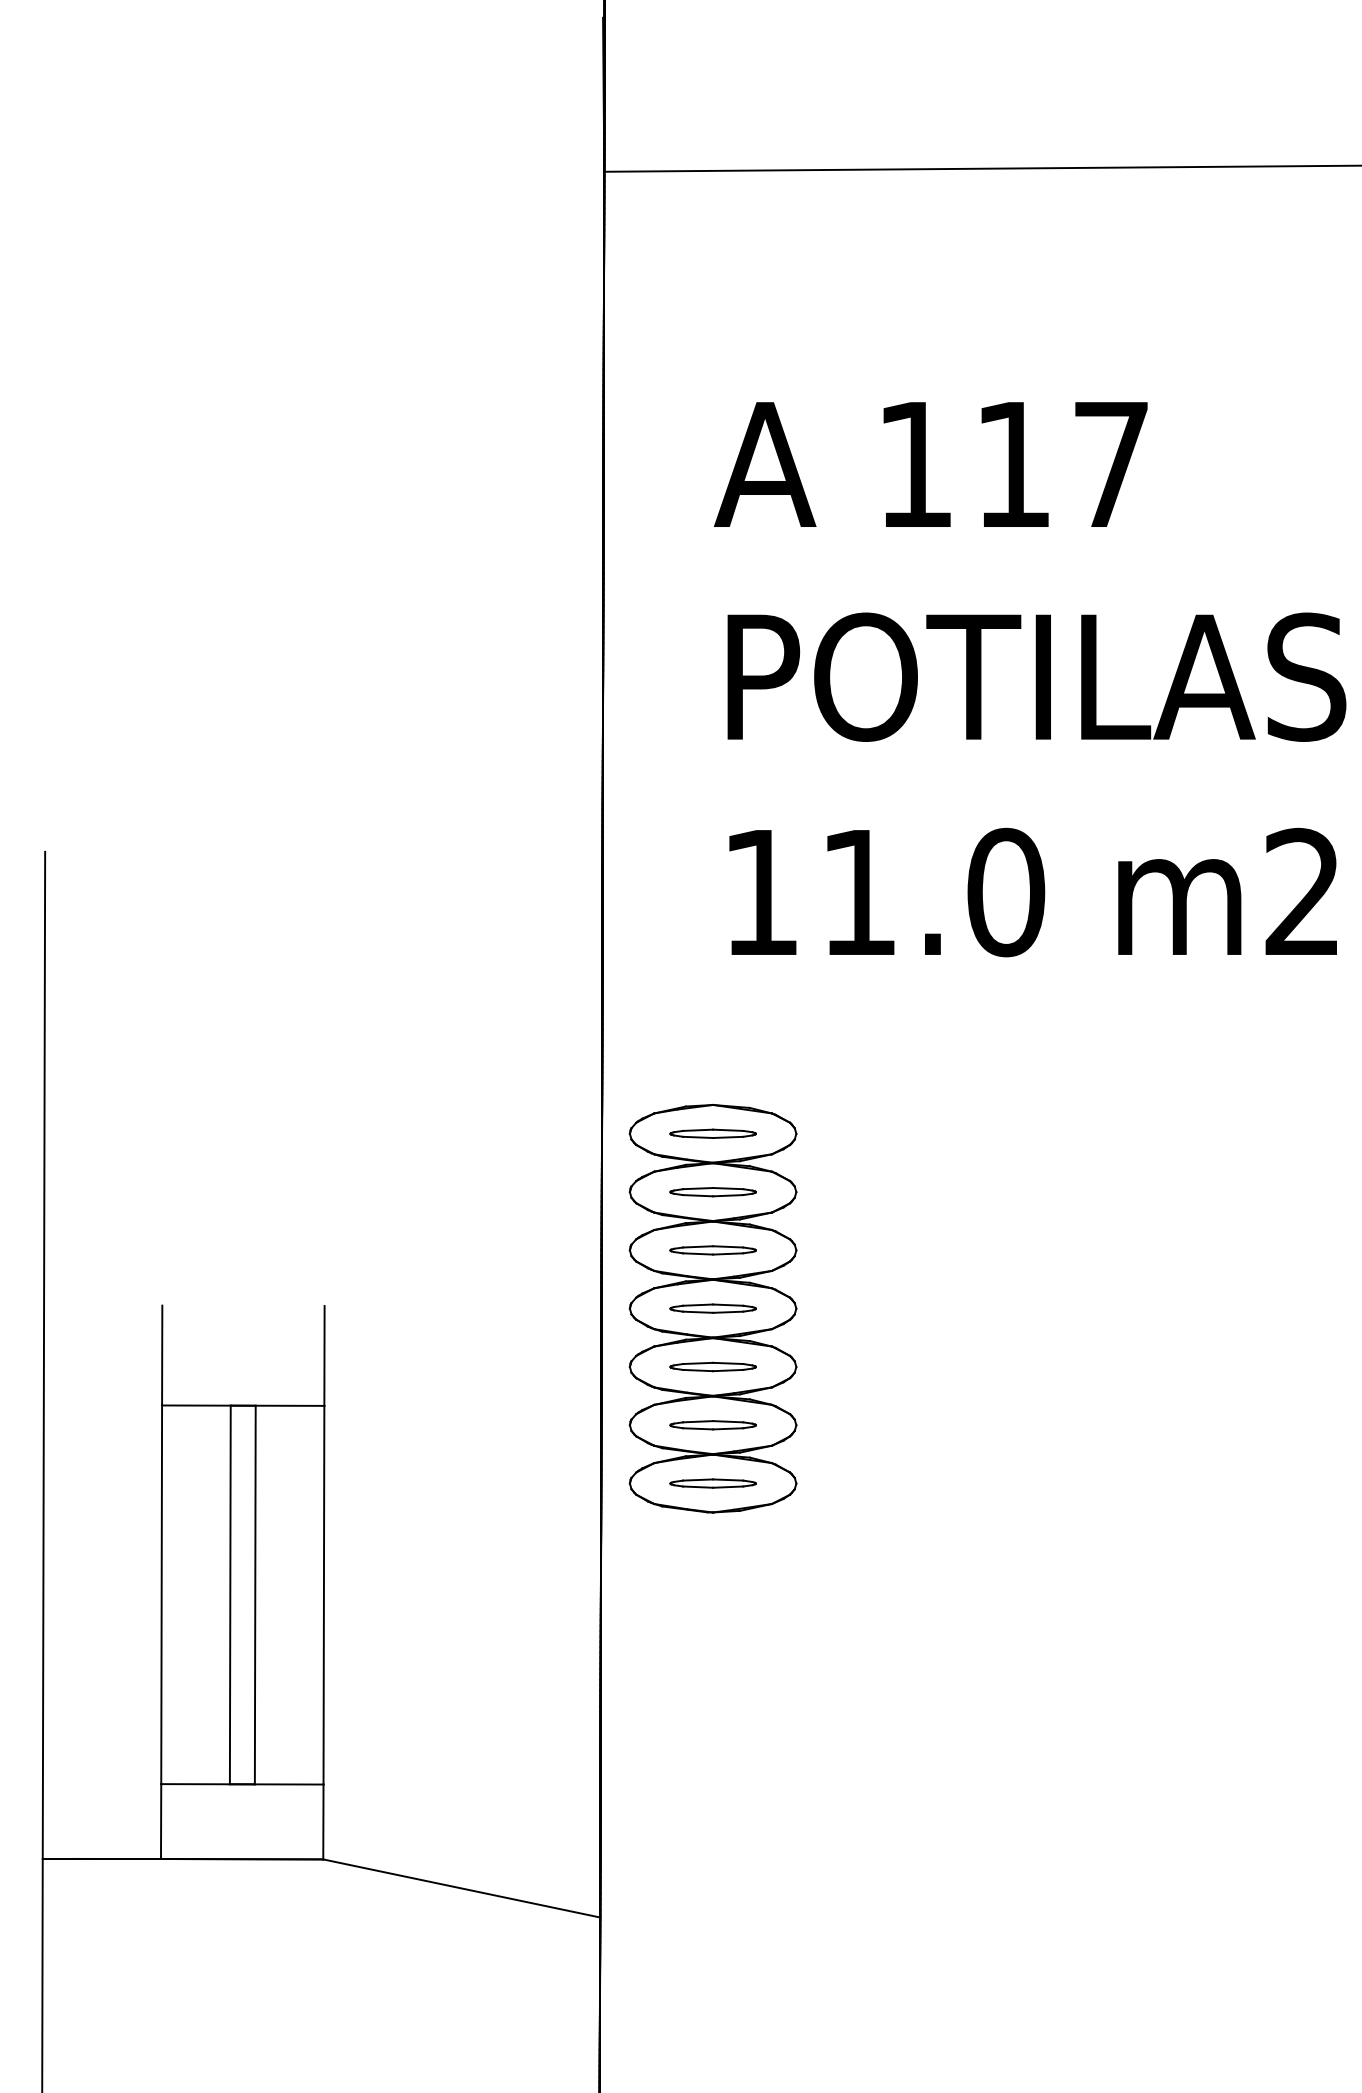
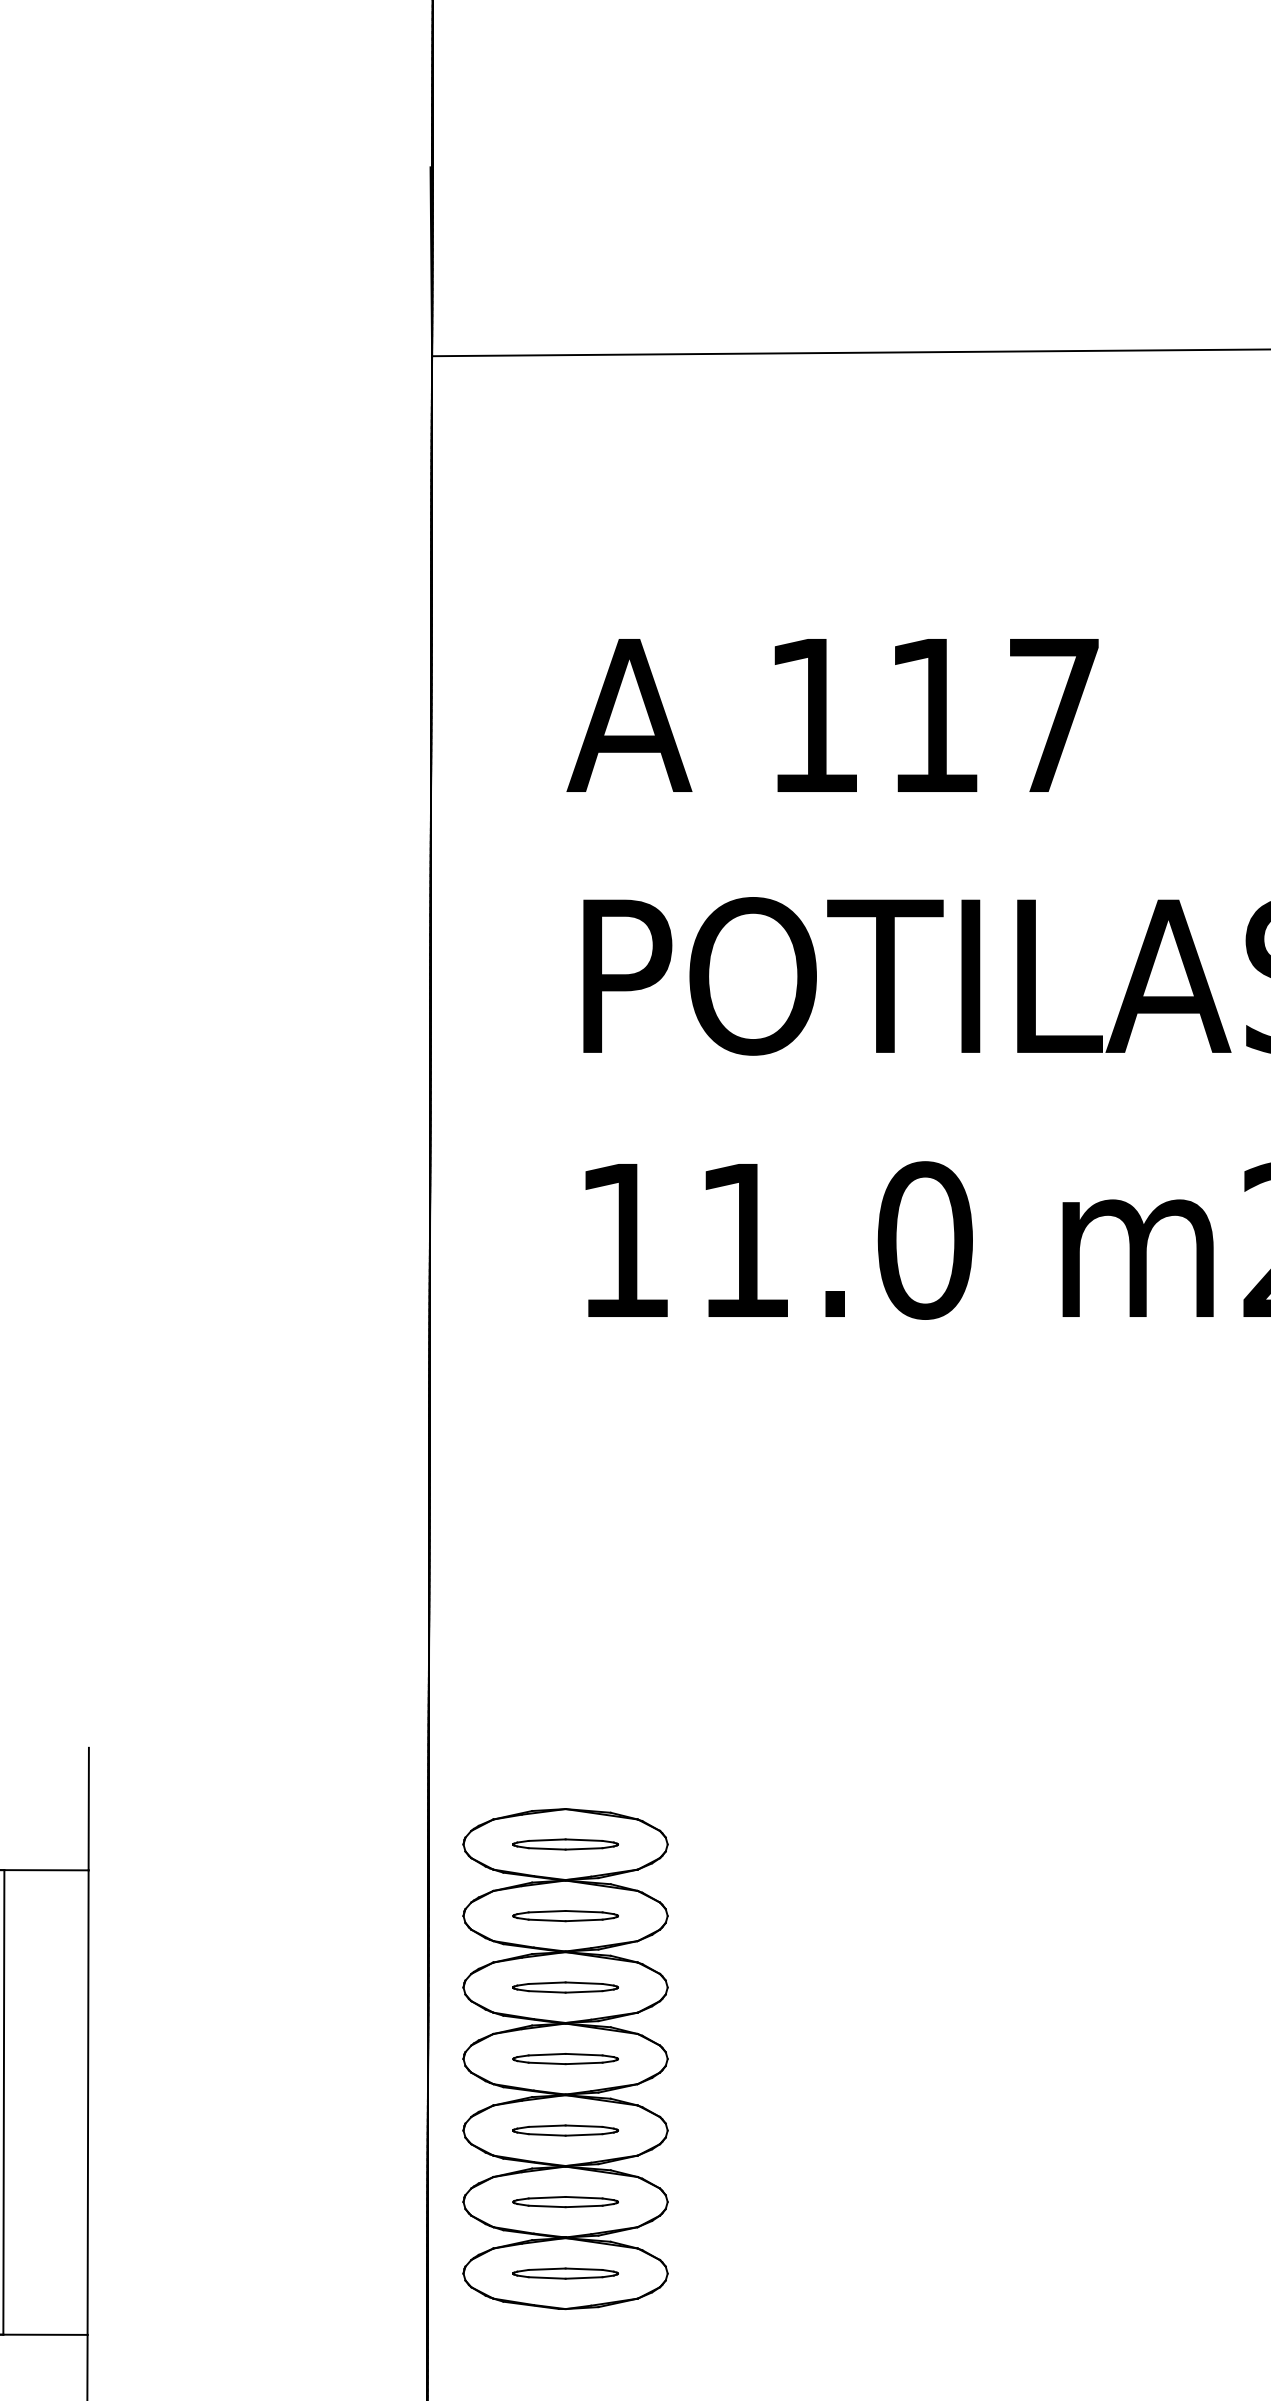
part: (712, 1308) -> (564, 2058), moved

